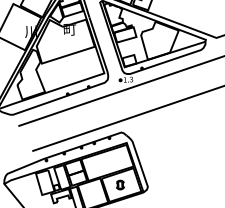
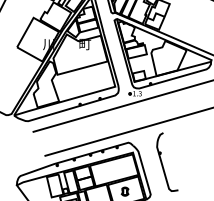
part: (164, 150) -> (167, 161), added

